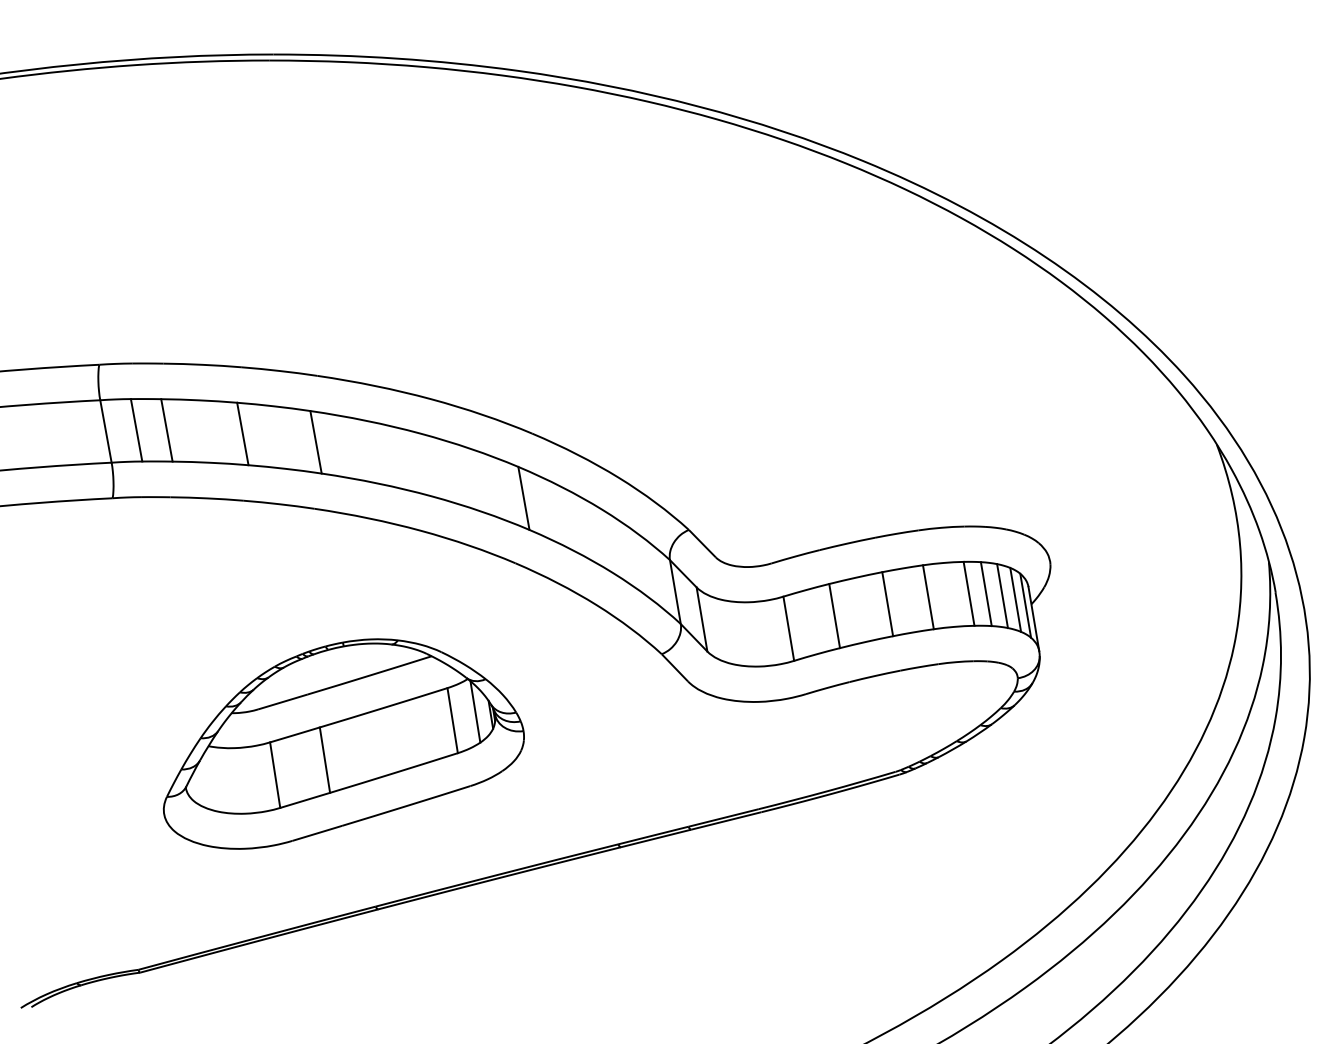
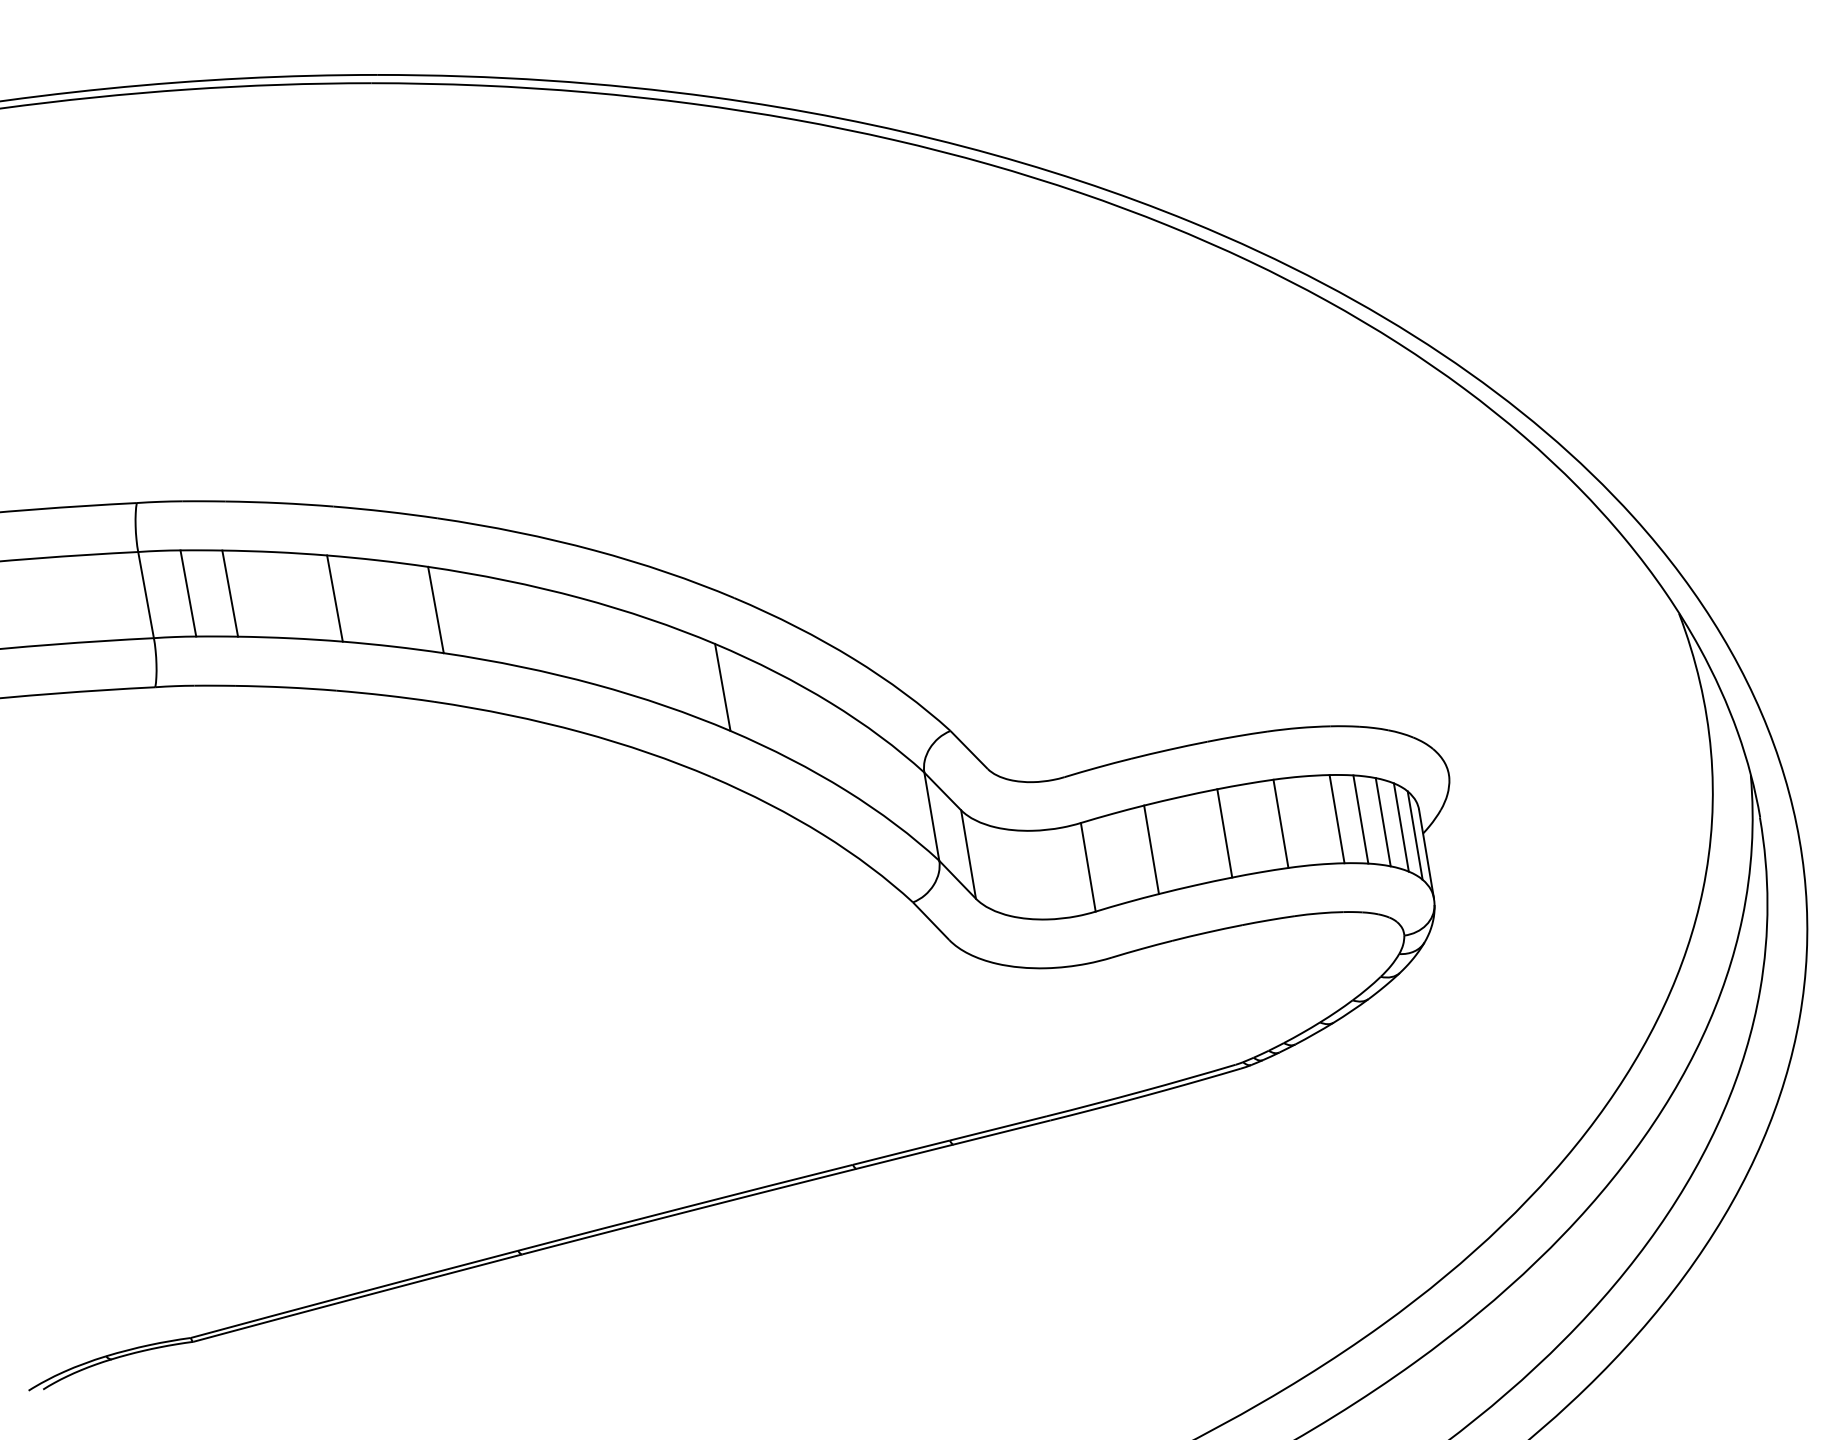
part: (343, 743) -> (474, 1025), removed

